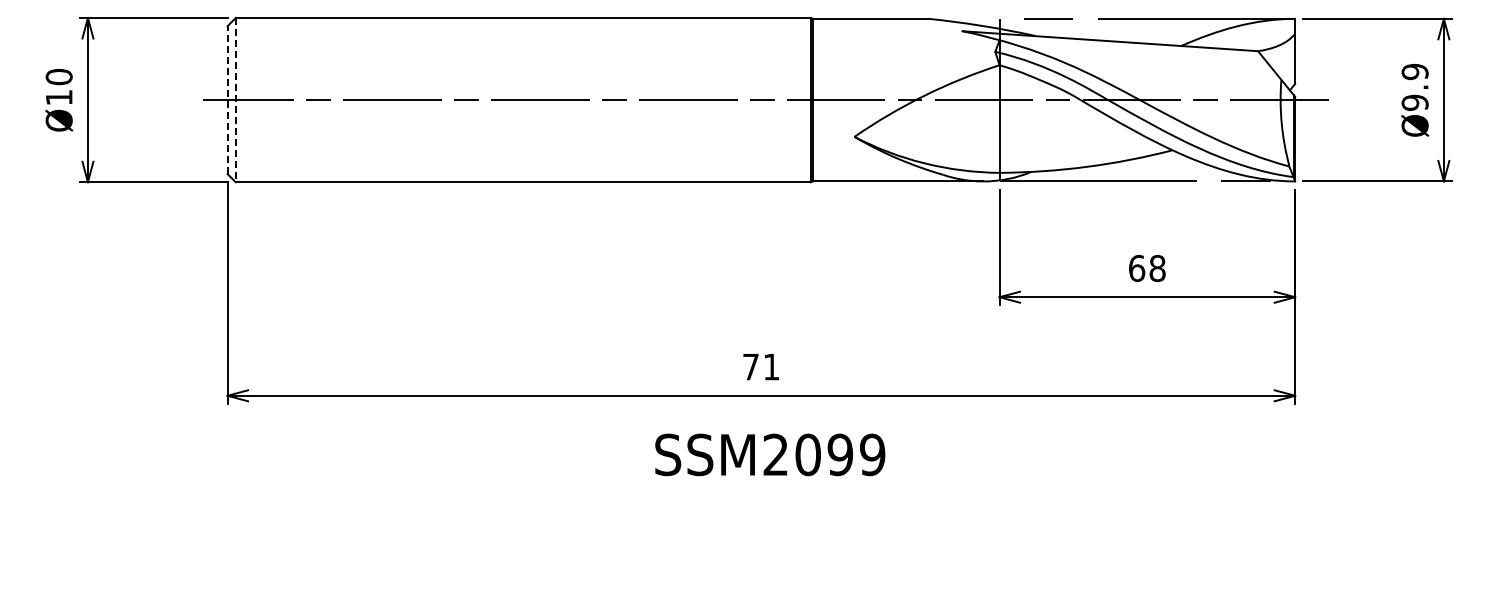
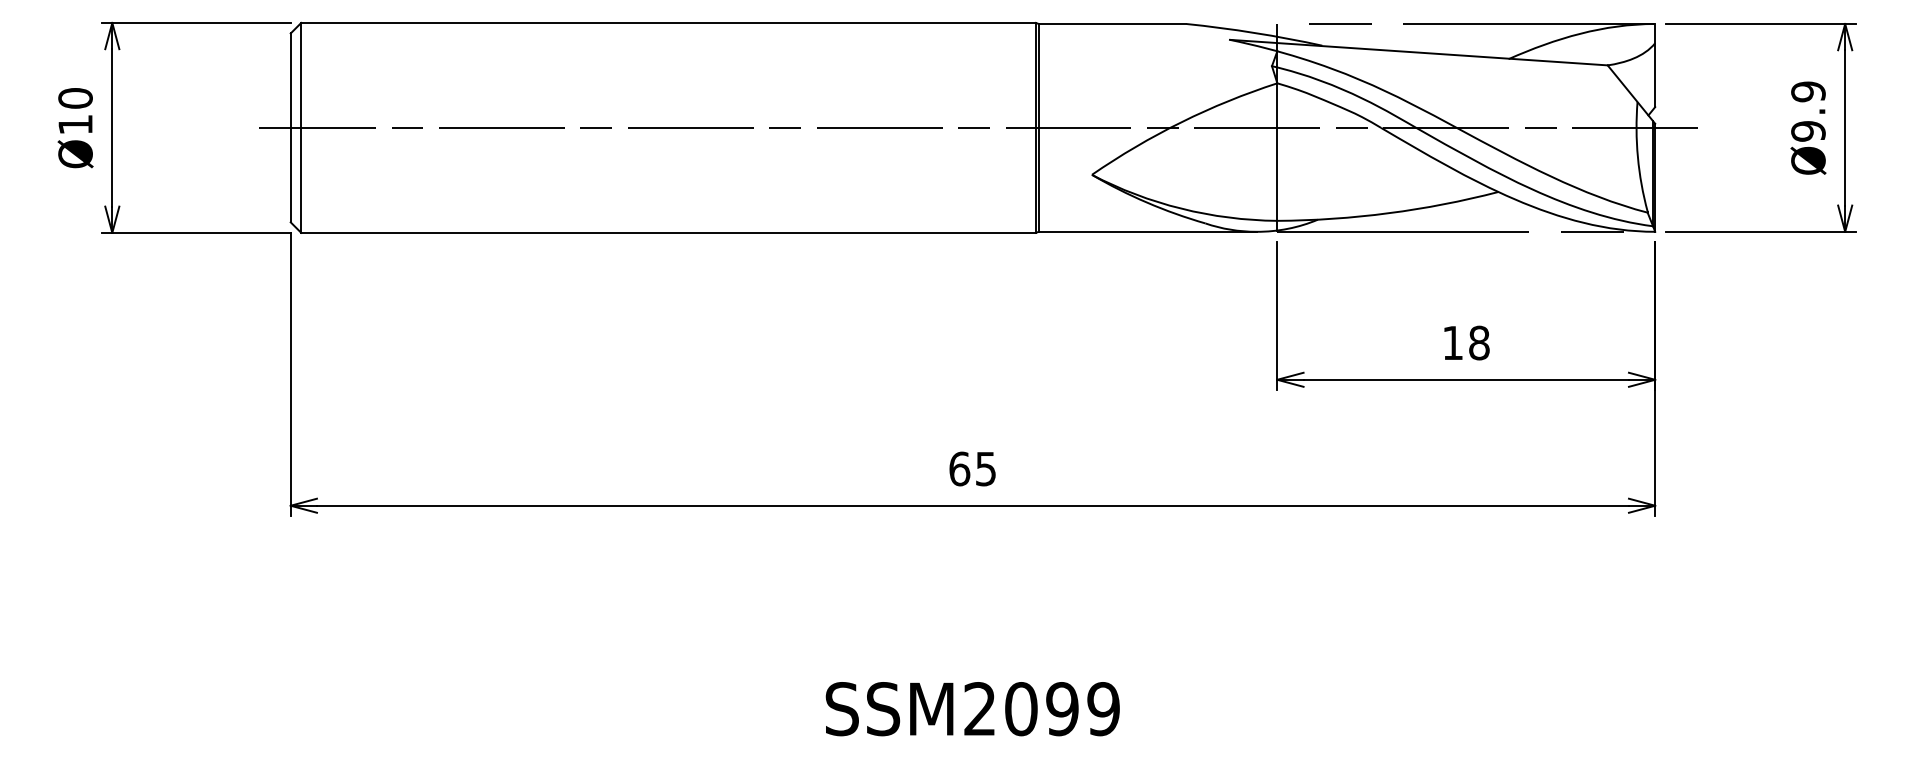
line: (227, 100) -> (290, 128), dashed -> solid
line: (235, 100) -> (300, 128), dashed -> solid
text: (1137, 268) -> (1453, 343), 68 -> 18
text: (761, 366) -> (973, 468), 71 -> 65
text: (770, 454) -> (973, 708), moved

